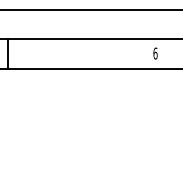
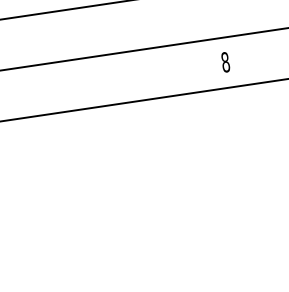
text: (155, 53) -> (225, 62), 6 -> 8

